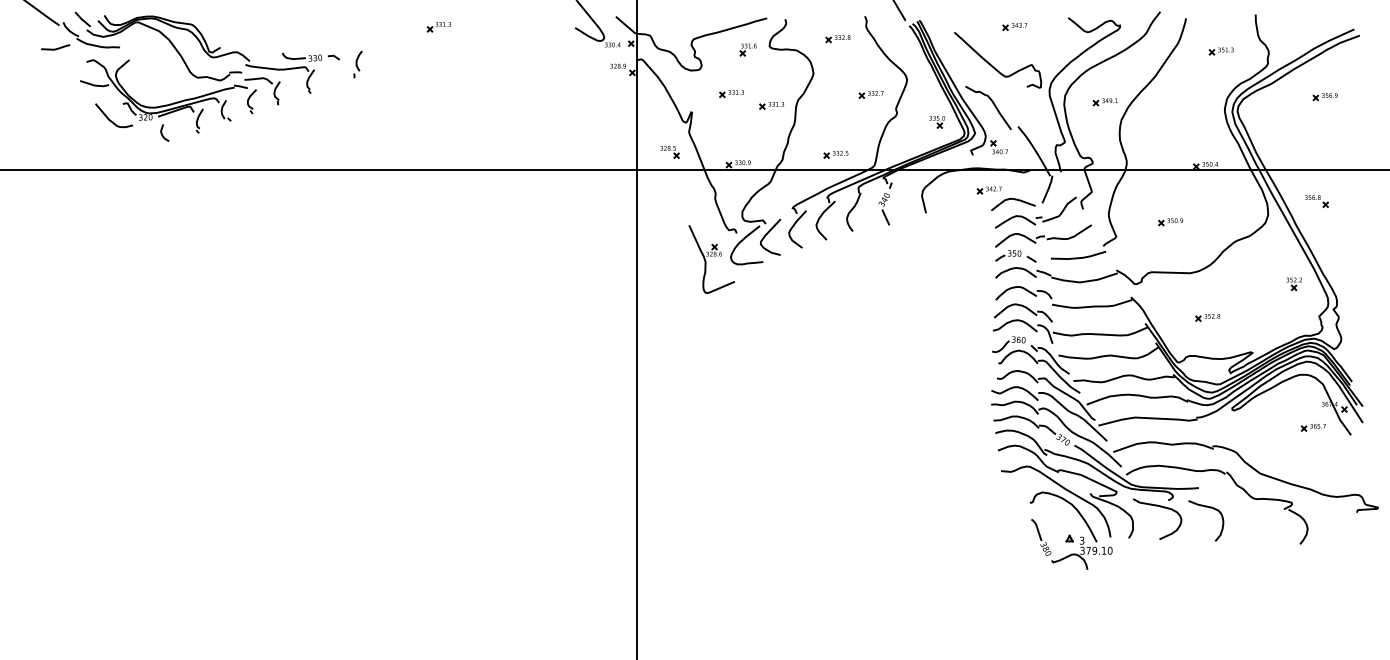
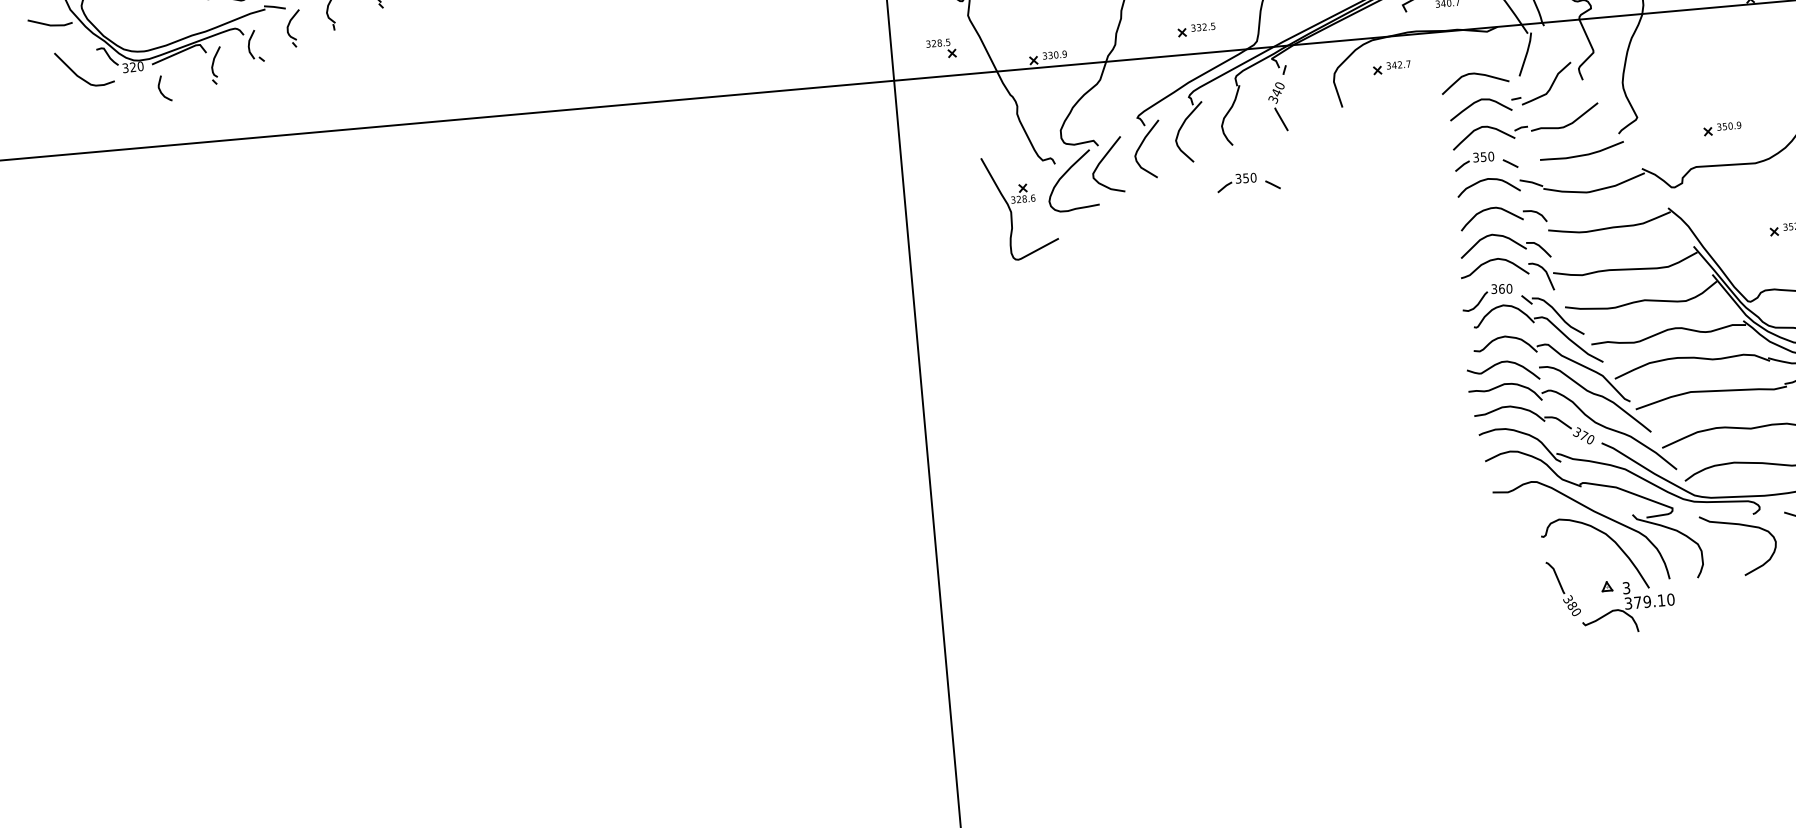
part: (988, 190) -> (1390, 68), moved
part: (1170, 222) -> (1722, 129), moved
part: (860, 256) -> (1247, 182), added

